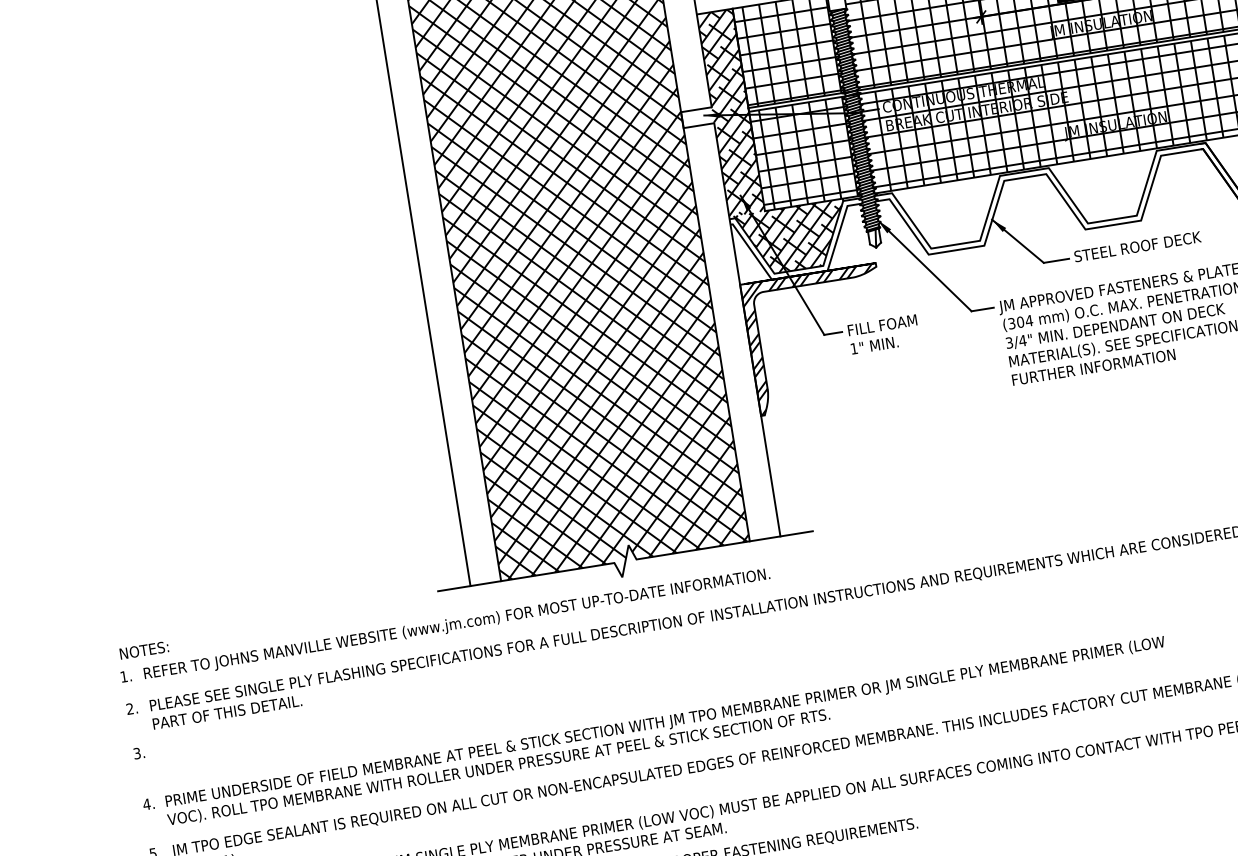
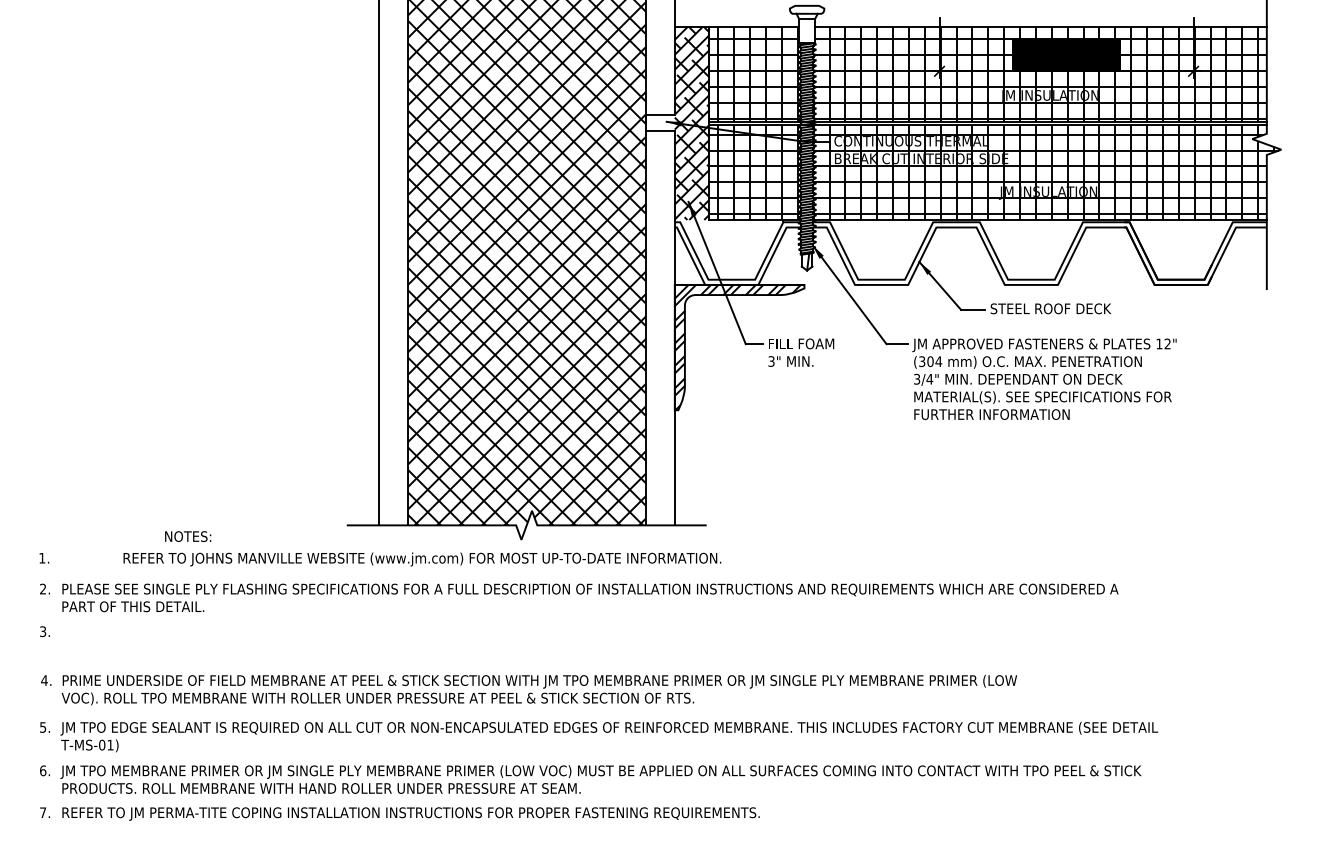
hatch: (791, 238) -> (729, 249), removed
text: (854, 348) -> (771, 361), 1" -> 3"
text: (457, 624) -> (422, 559), moved
text: (144, 650) -> (188, 536), moved

